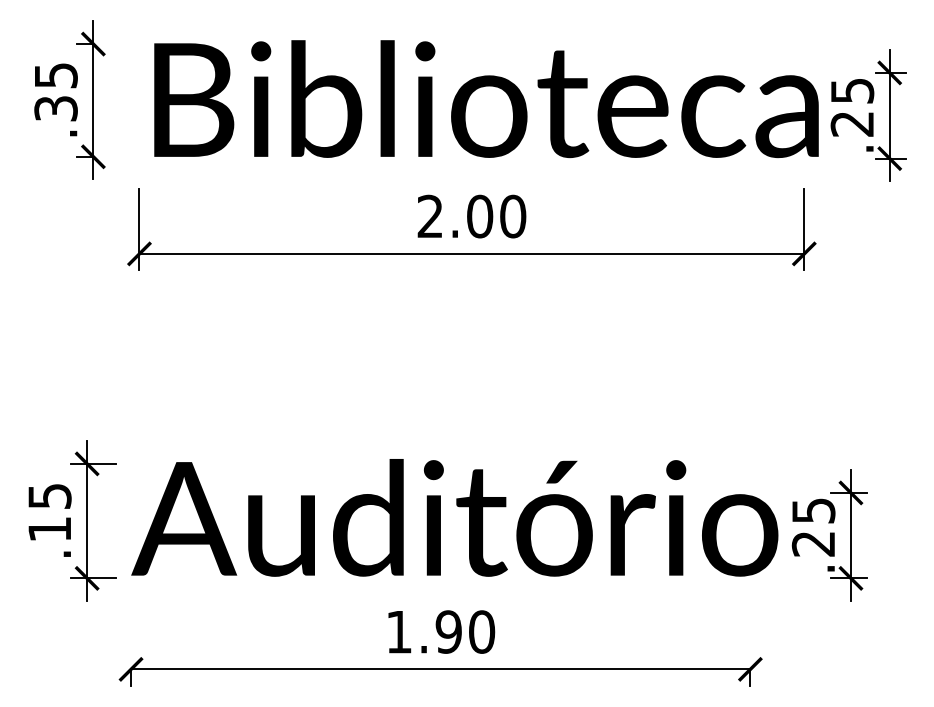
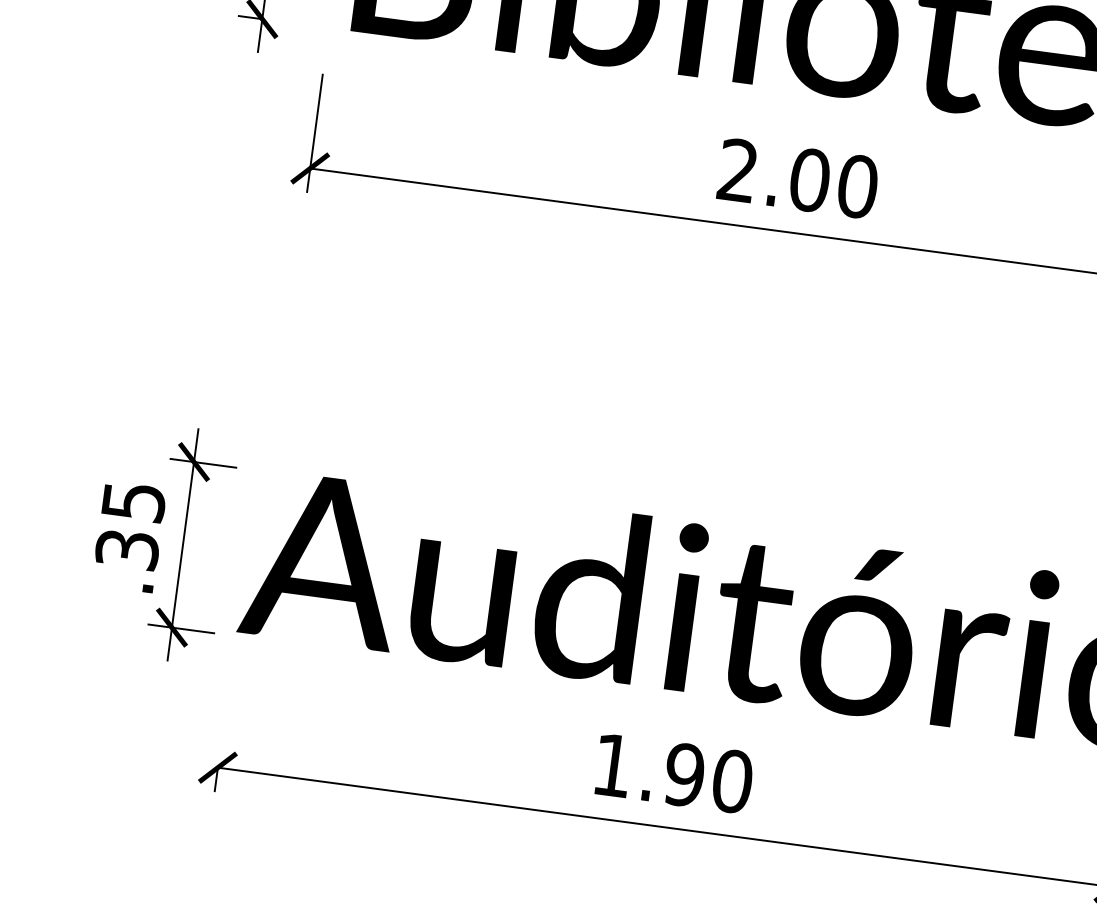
text: (49, 529) -> (126, 549), .15 -> .35

